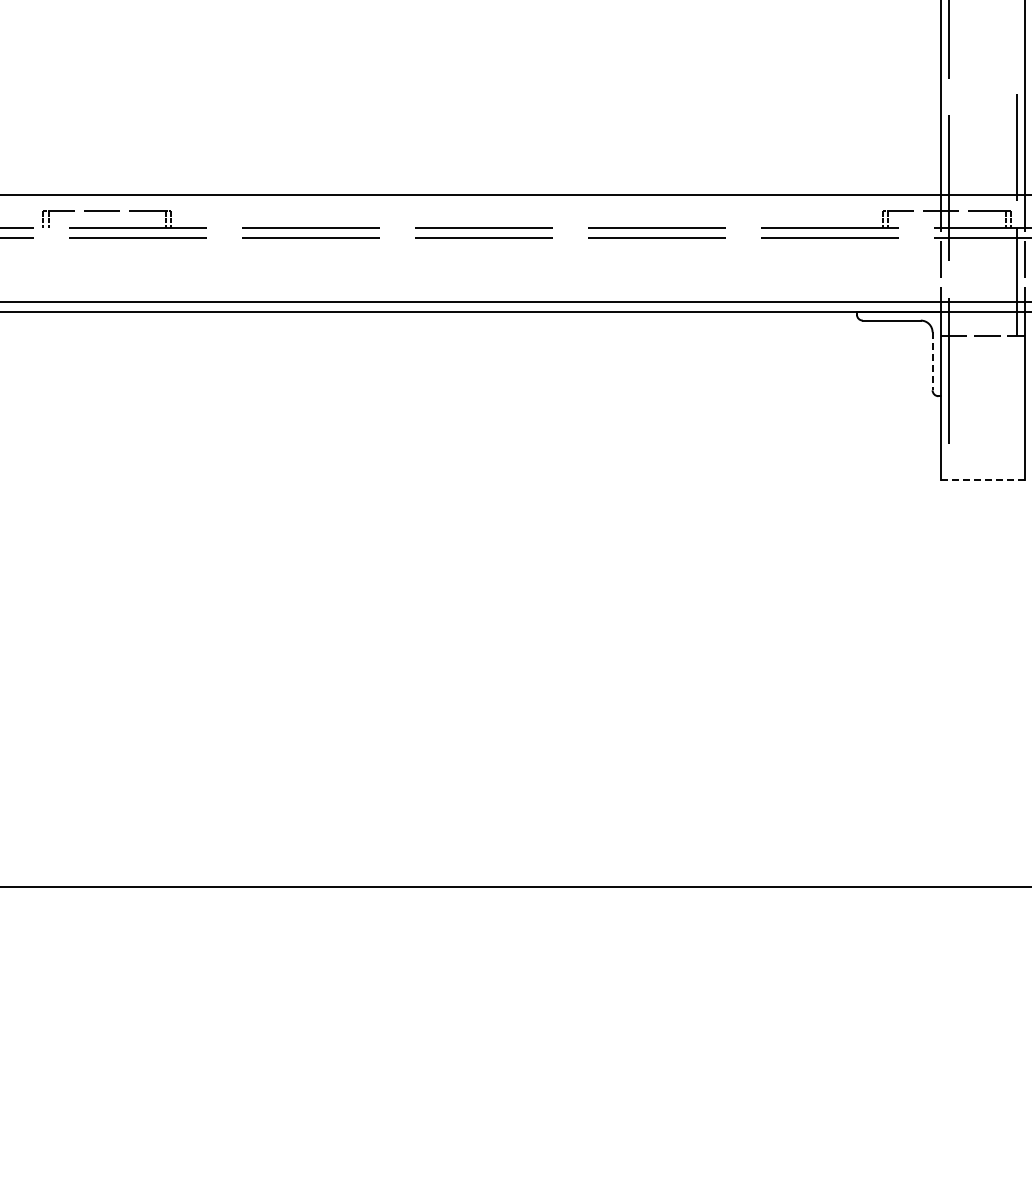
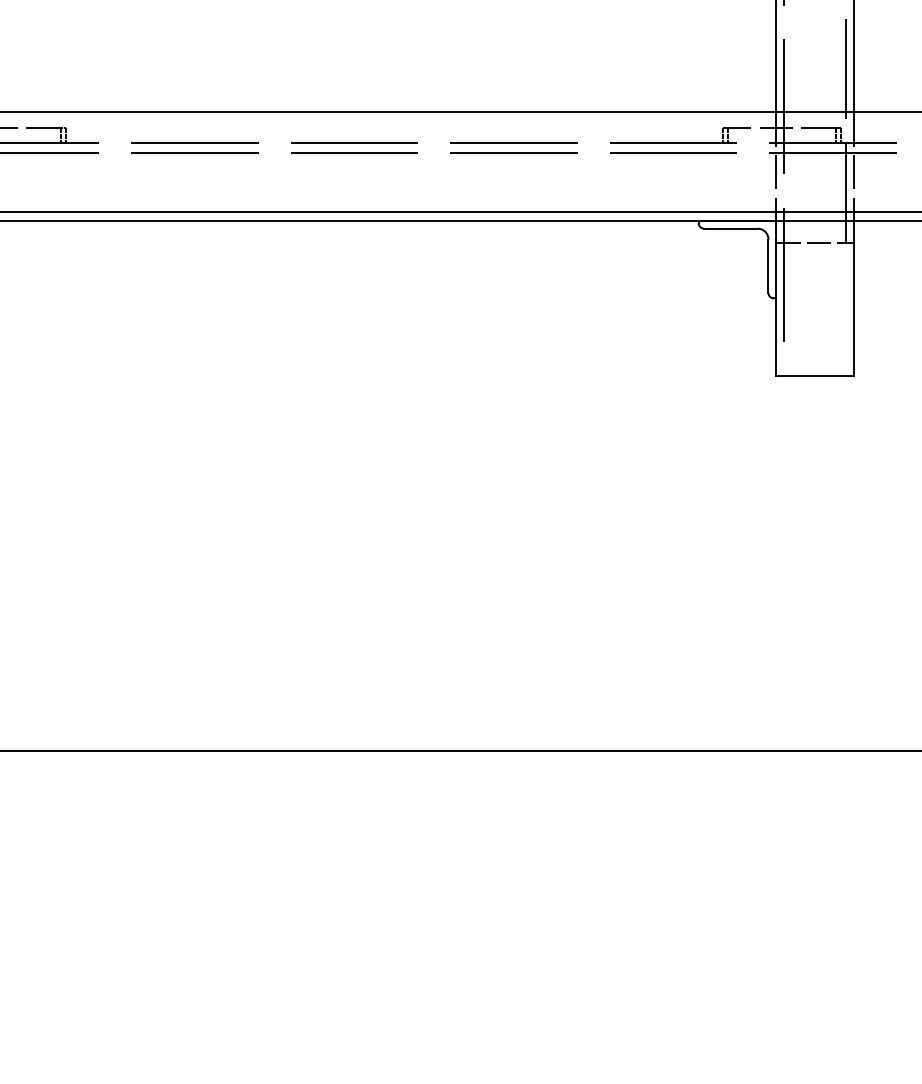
line: (932, 361) -> (768, 266), dashed -> solid
line: (983, 480) -> (815, 376), dashed -> solid

